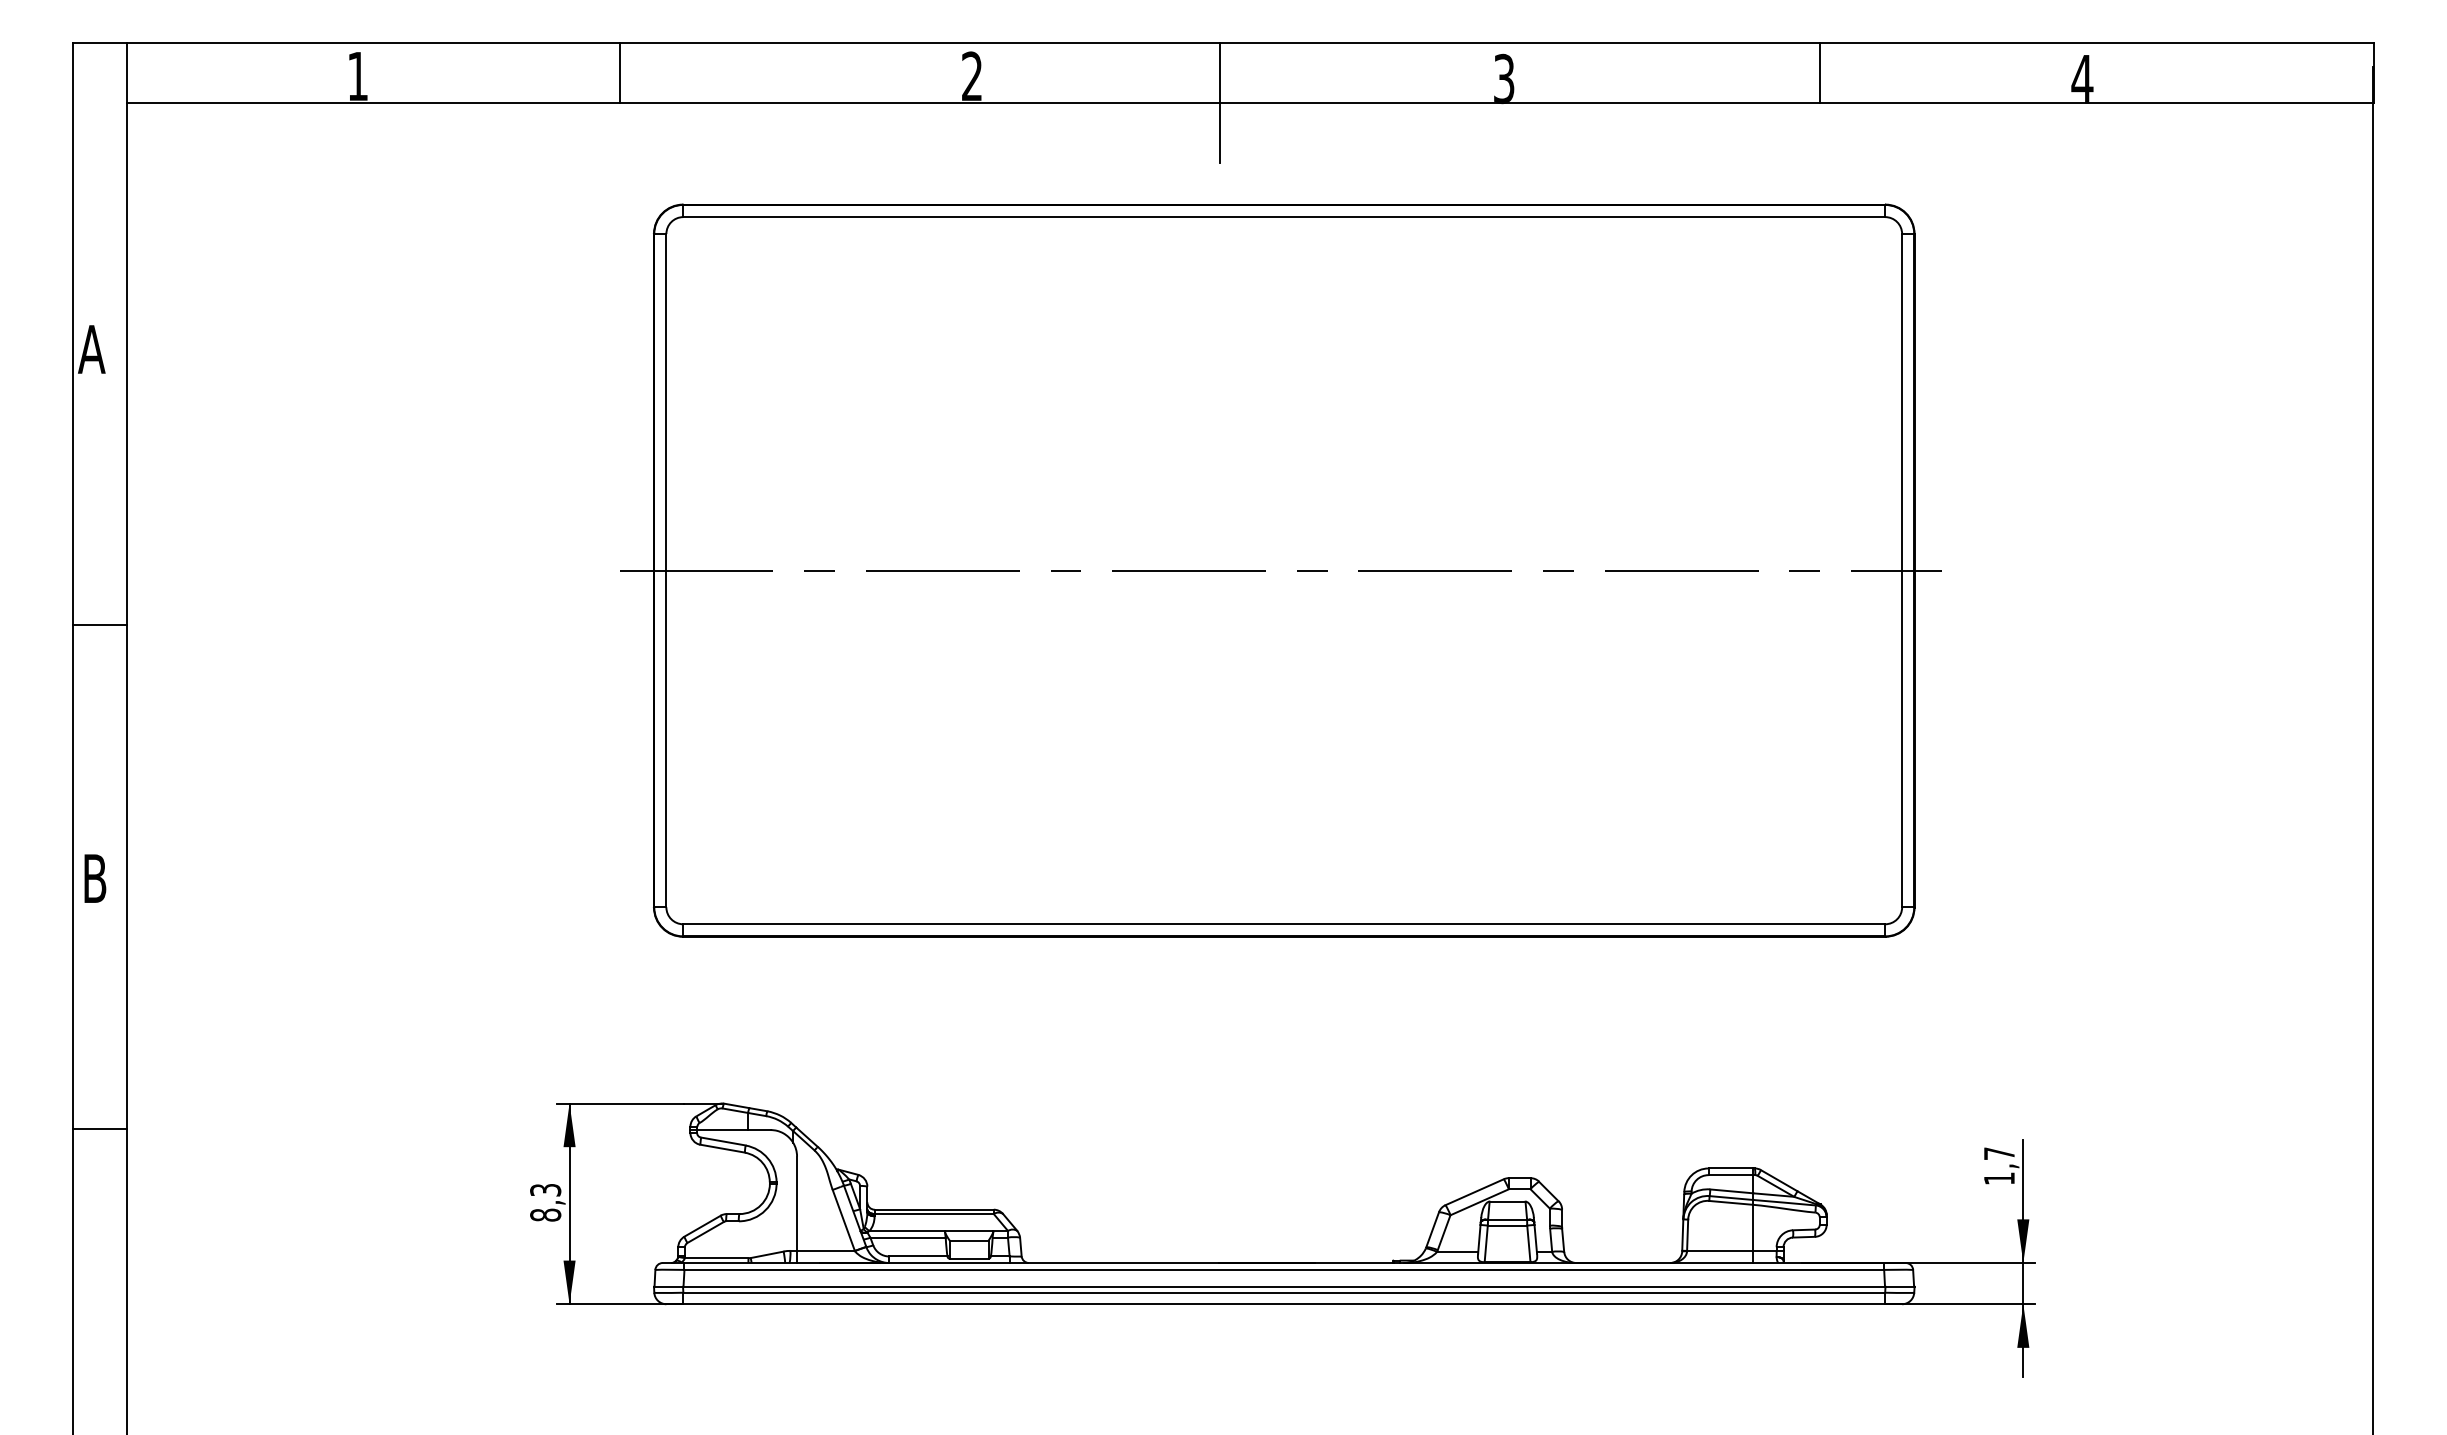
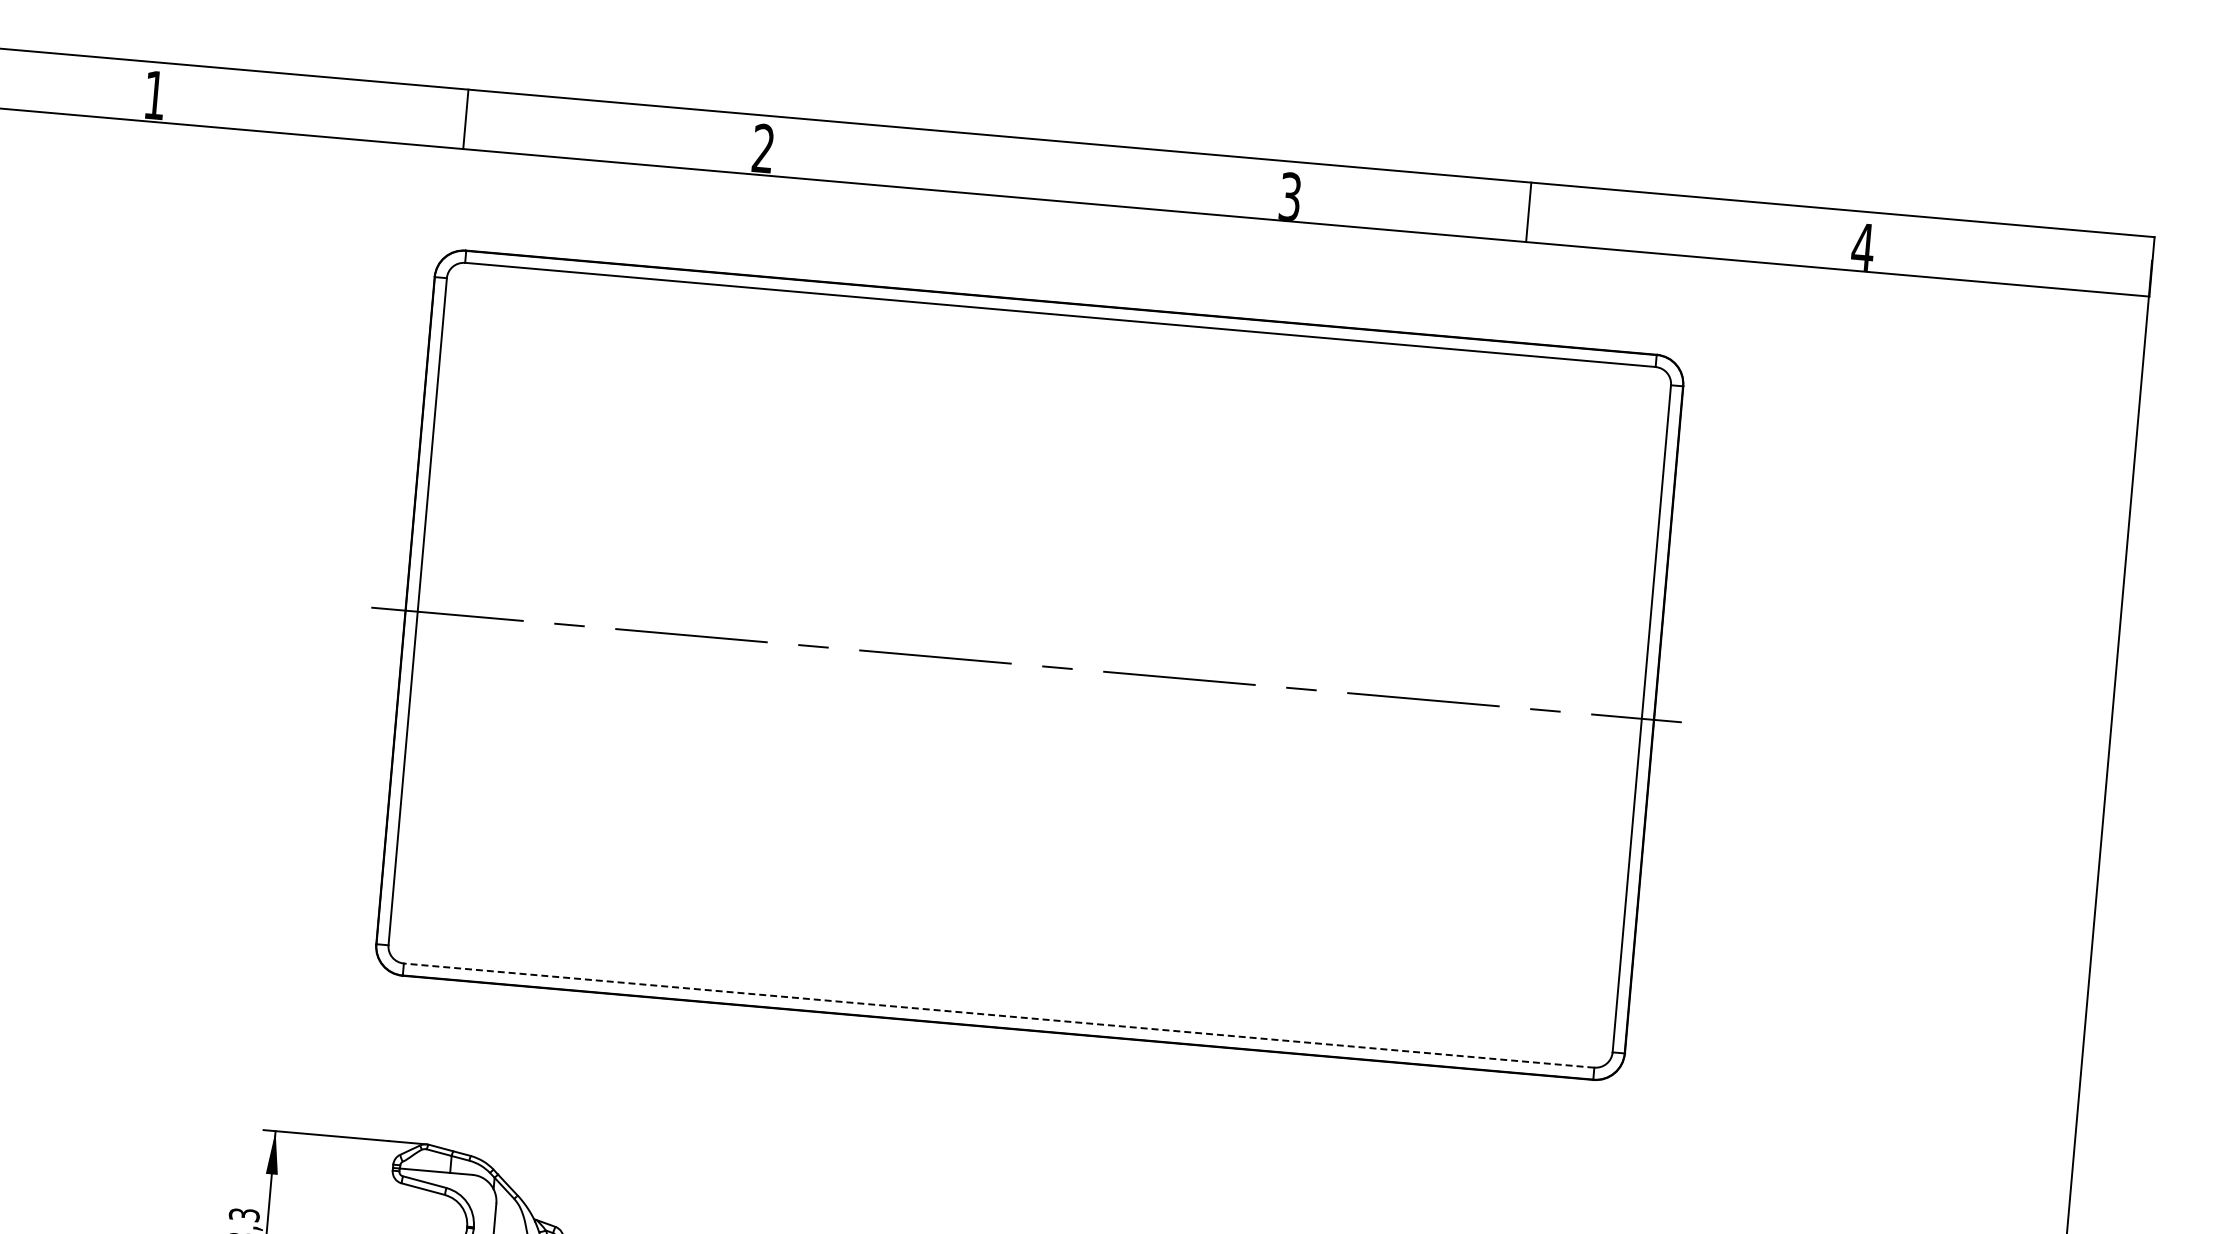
line: (620, 73) -> (465, 119), moved
line: (1820, 73) -> (1528, 212), moved
line: (1220, 103) -> (1007, 196), removed
line: (1284, 924) -> (999, 1015), solid -> dashed

